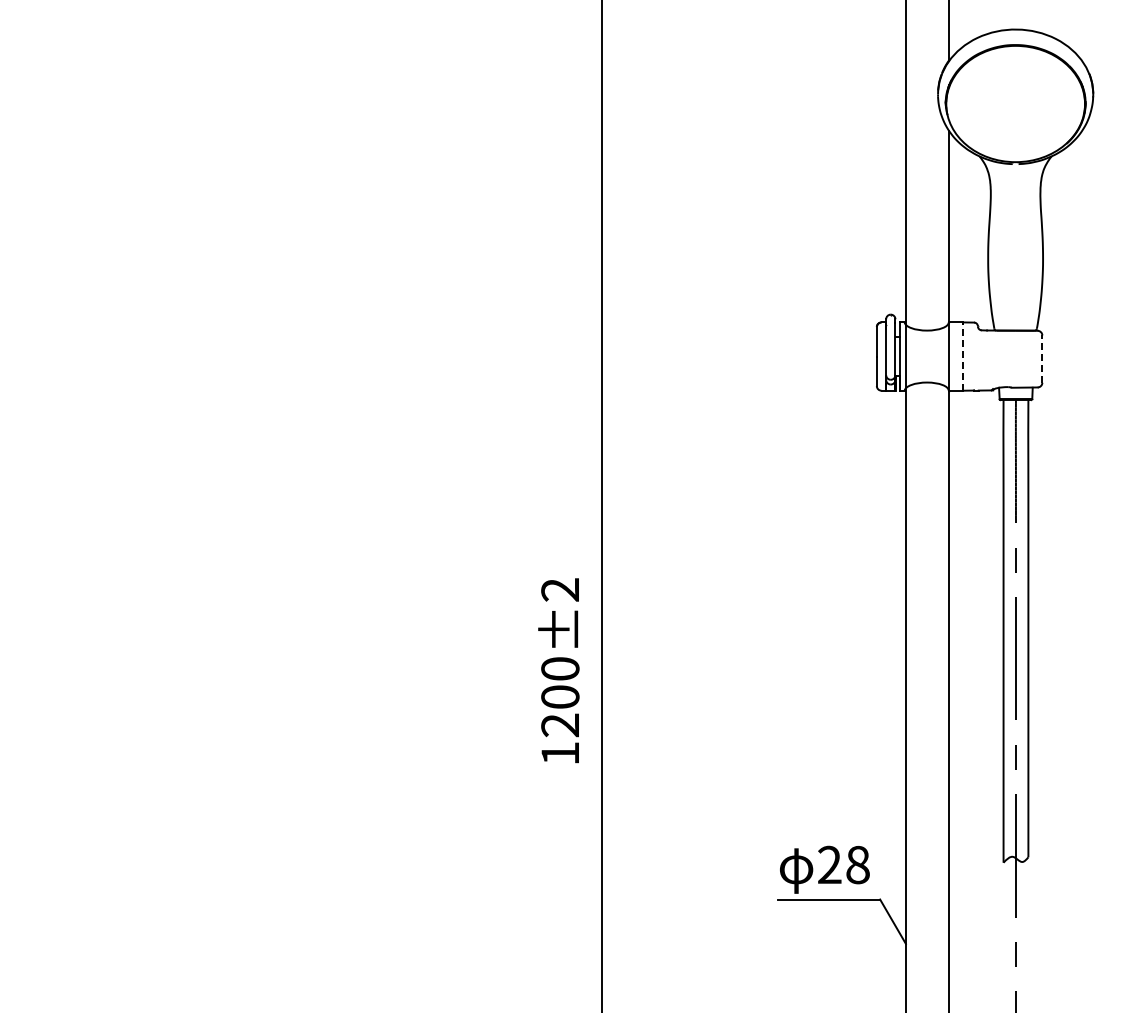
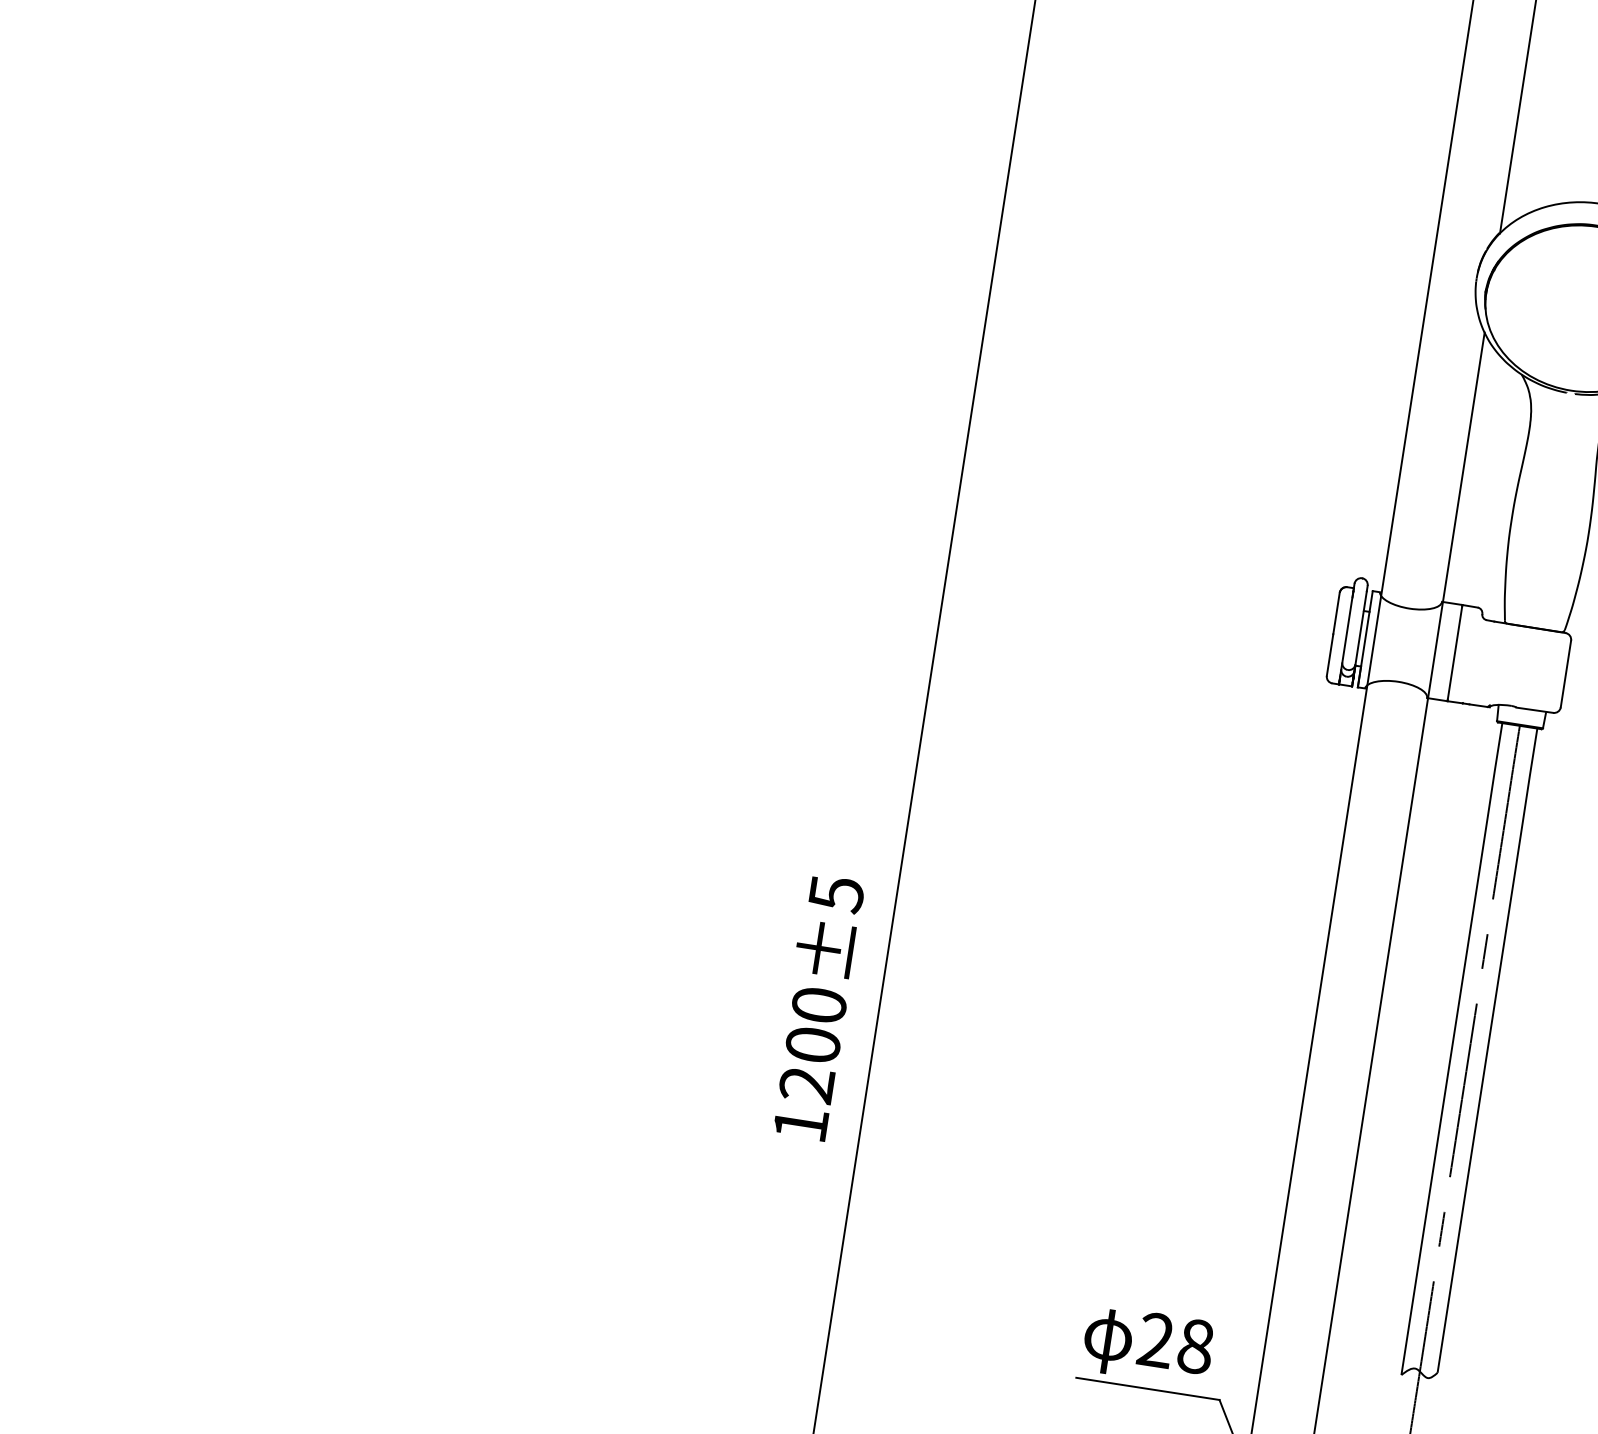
line: (963, 356) -> (1455, 653), dashed -> solid
line: (1042, 359) -> (1566, 674), dashed -> solid
text: (560, 590) -> (836, 894), 1200±2 -> 1200±5

